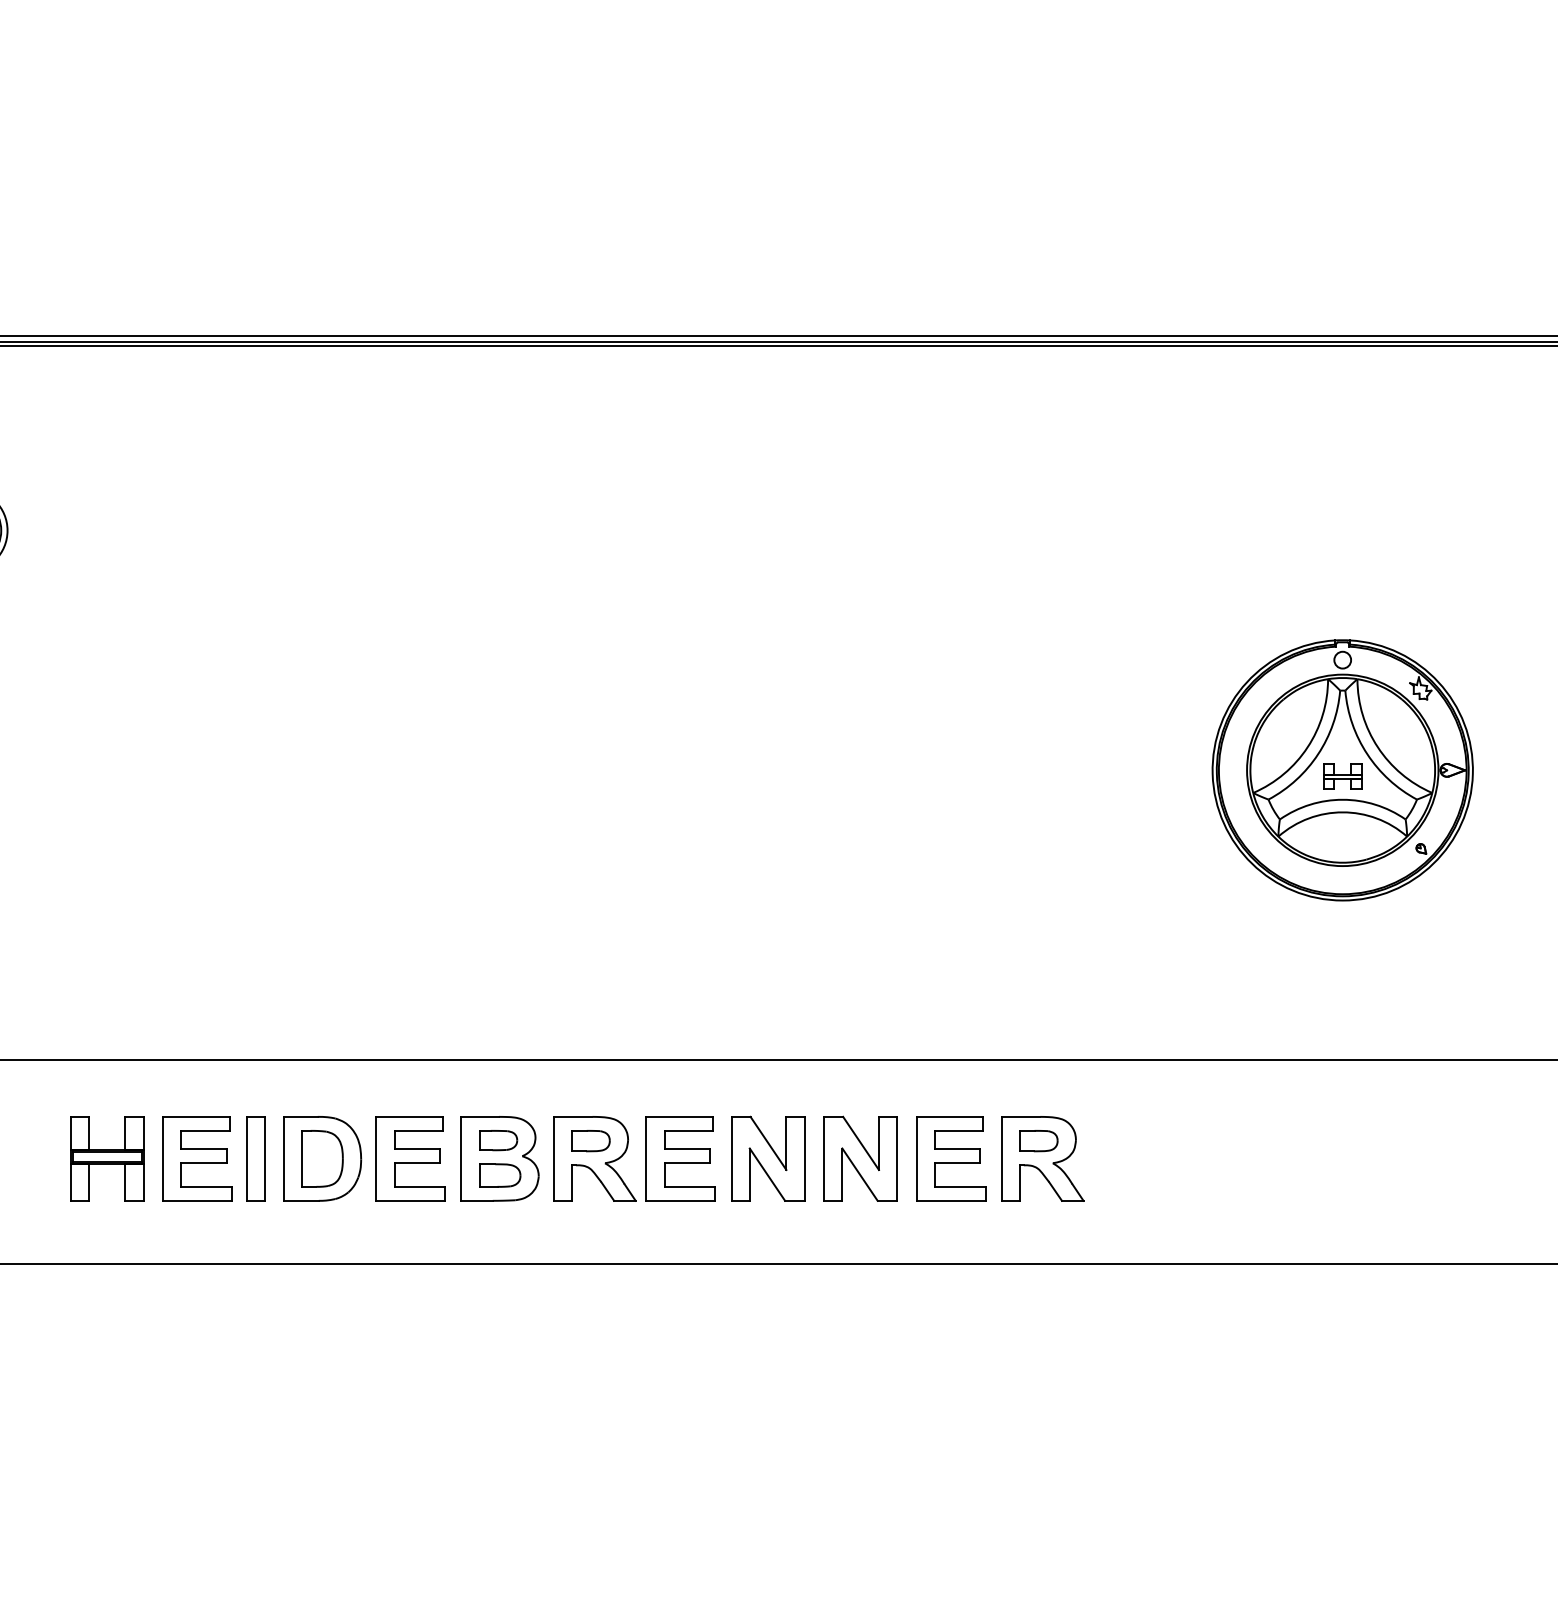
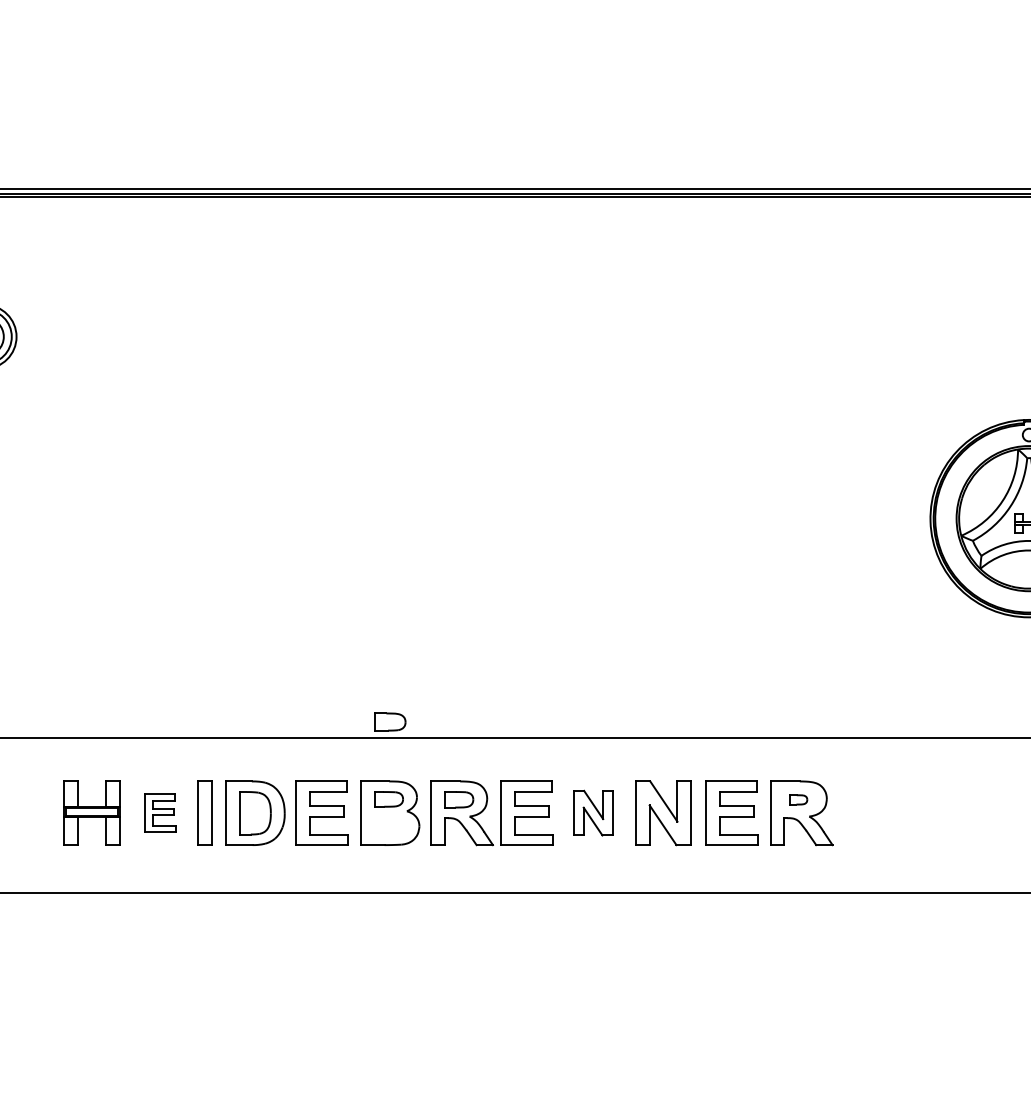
part: (1038, 1141) -> (798, 800), size x0.6
part: (197, 1158) -> (160, 813), size x0.6
part: (768, 1158) -> (593, 813), size x0.7
part: (500, 1175) -> (390, 721), moved

